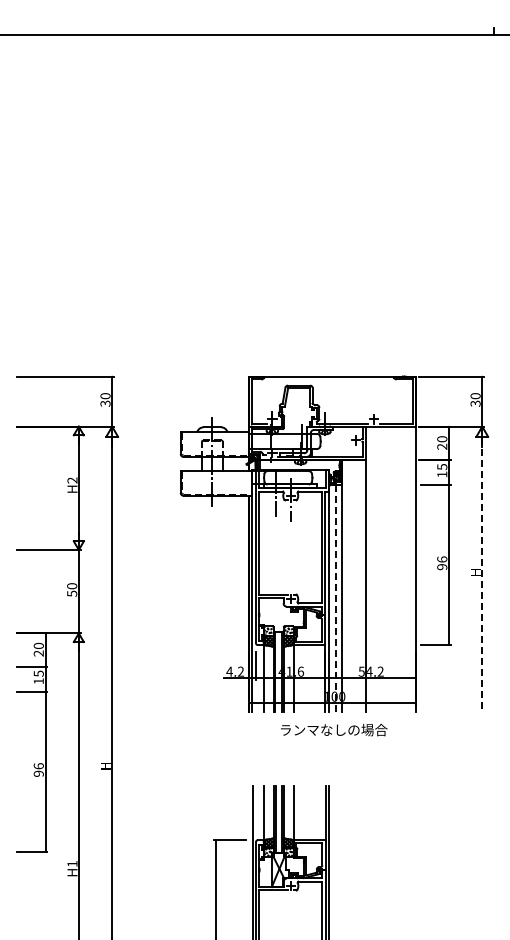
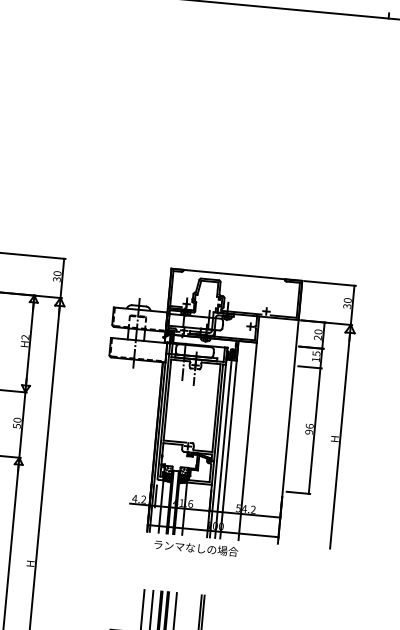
line: (482, 575) -> (340, 441), dashed -> solid
line: (335, 597) -> (223, 448), dashed -> solid
text: (334, 729) -> (196, 547), moved

